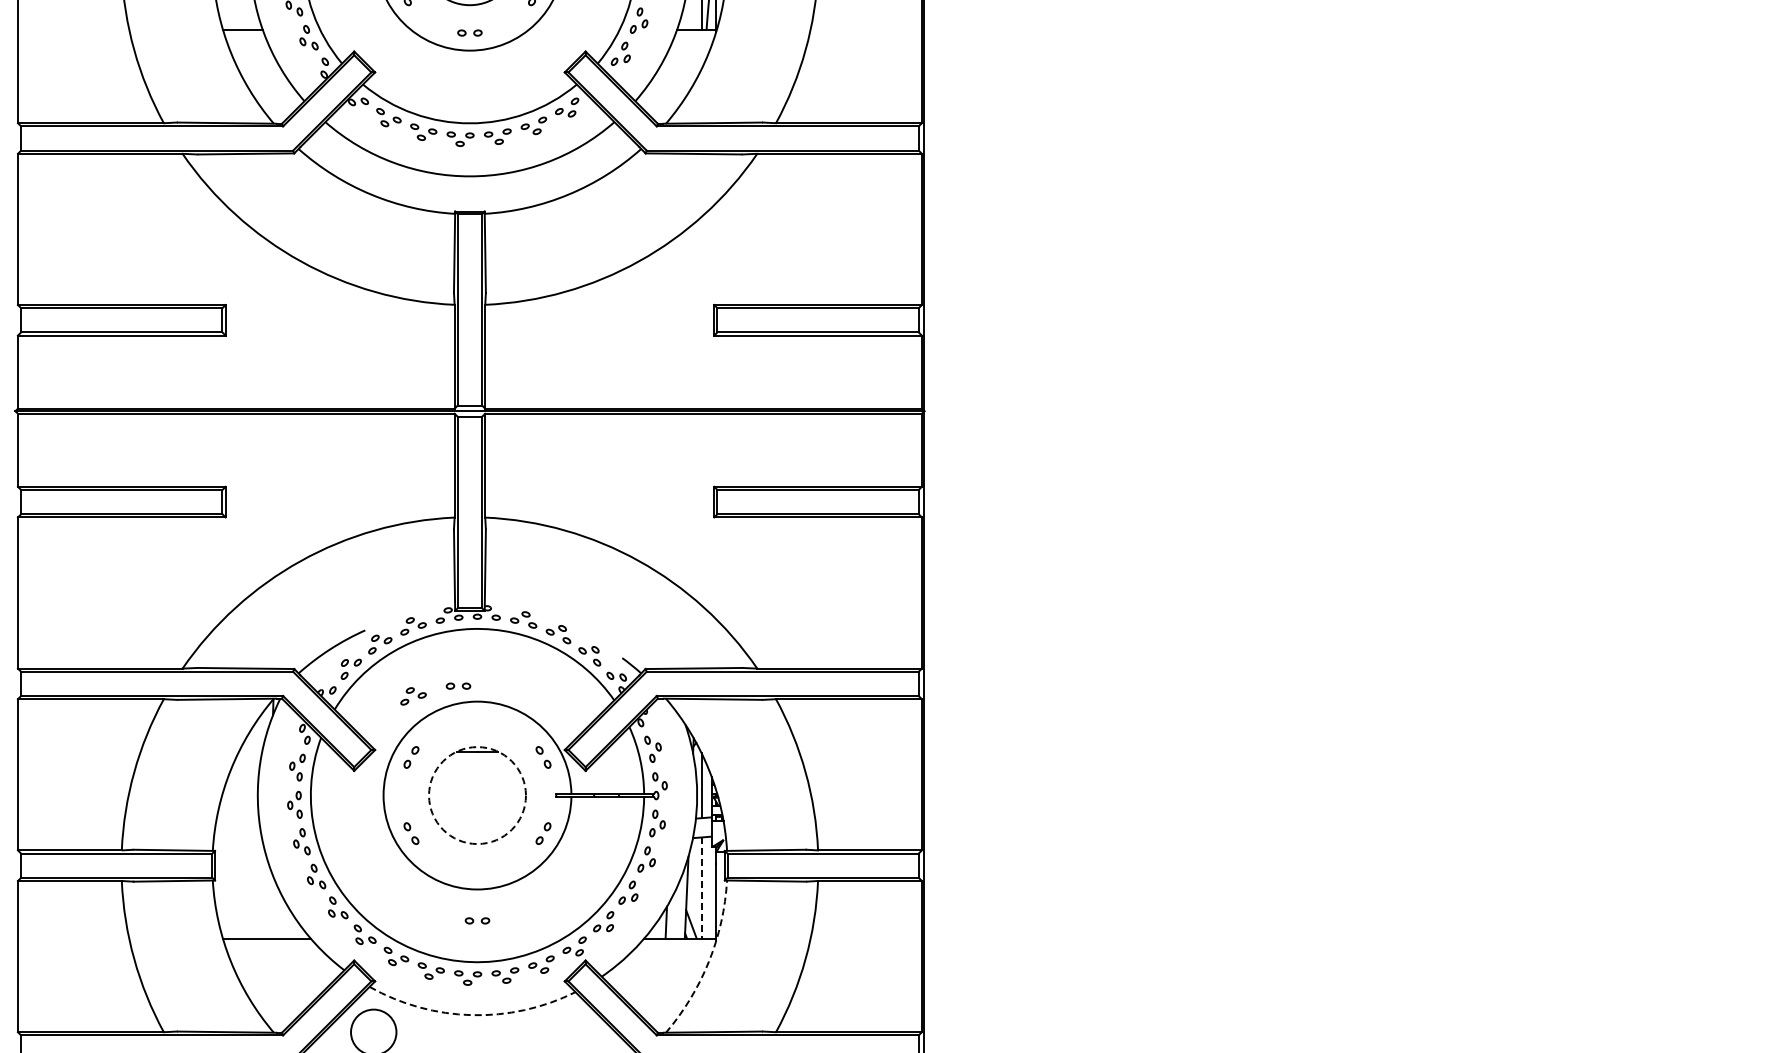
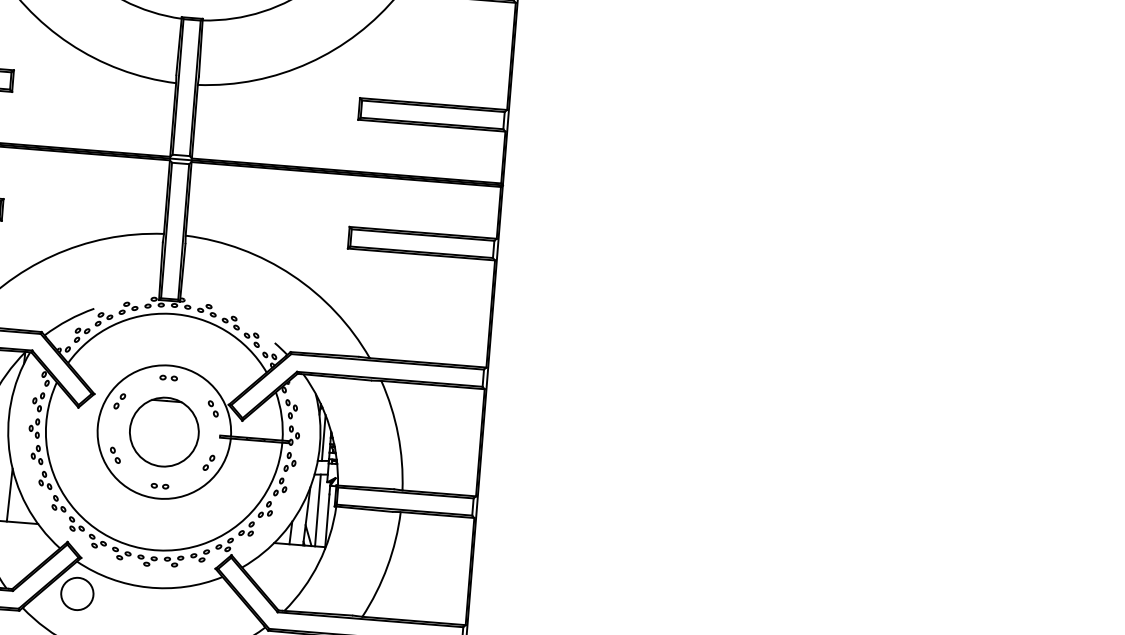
part: (458, 685) -> (168, 377), moved
part: (413, 696) -> (124, 358), removed
circle: (477, 795) -> (164, 432), dashed -> solid
line: (701, 888) -> (317, 510), dashed -> solid
line: (267, 901) -> (9, 495), added
part: (477, 920) -> (160, 485), moved
arc: (708, 961) -> (318, 562), dashed -> solid
arc: (471, 1015) -> (147, 587), dashed -> solid

